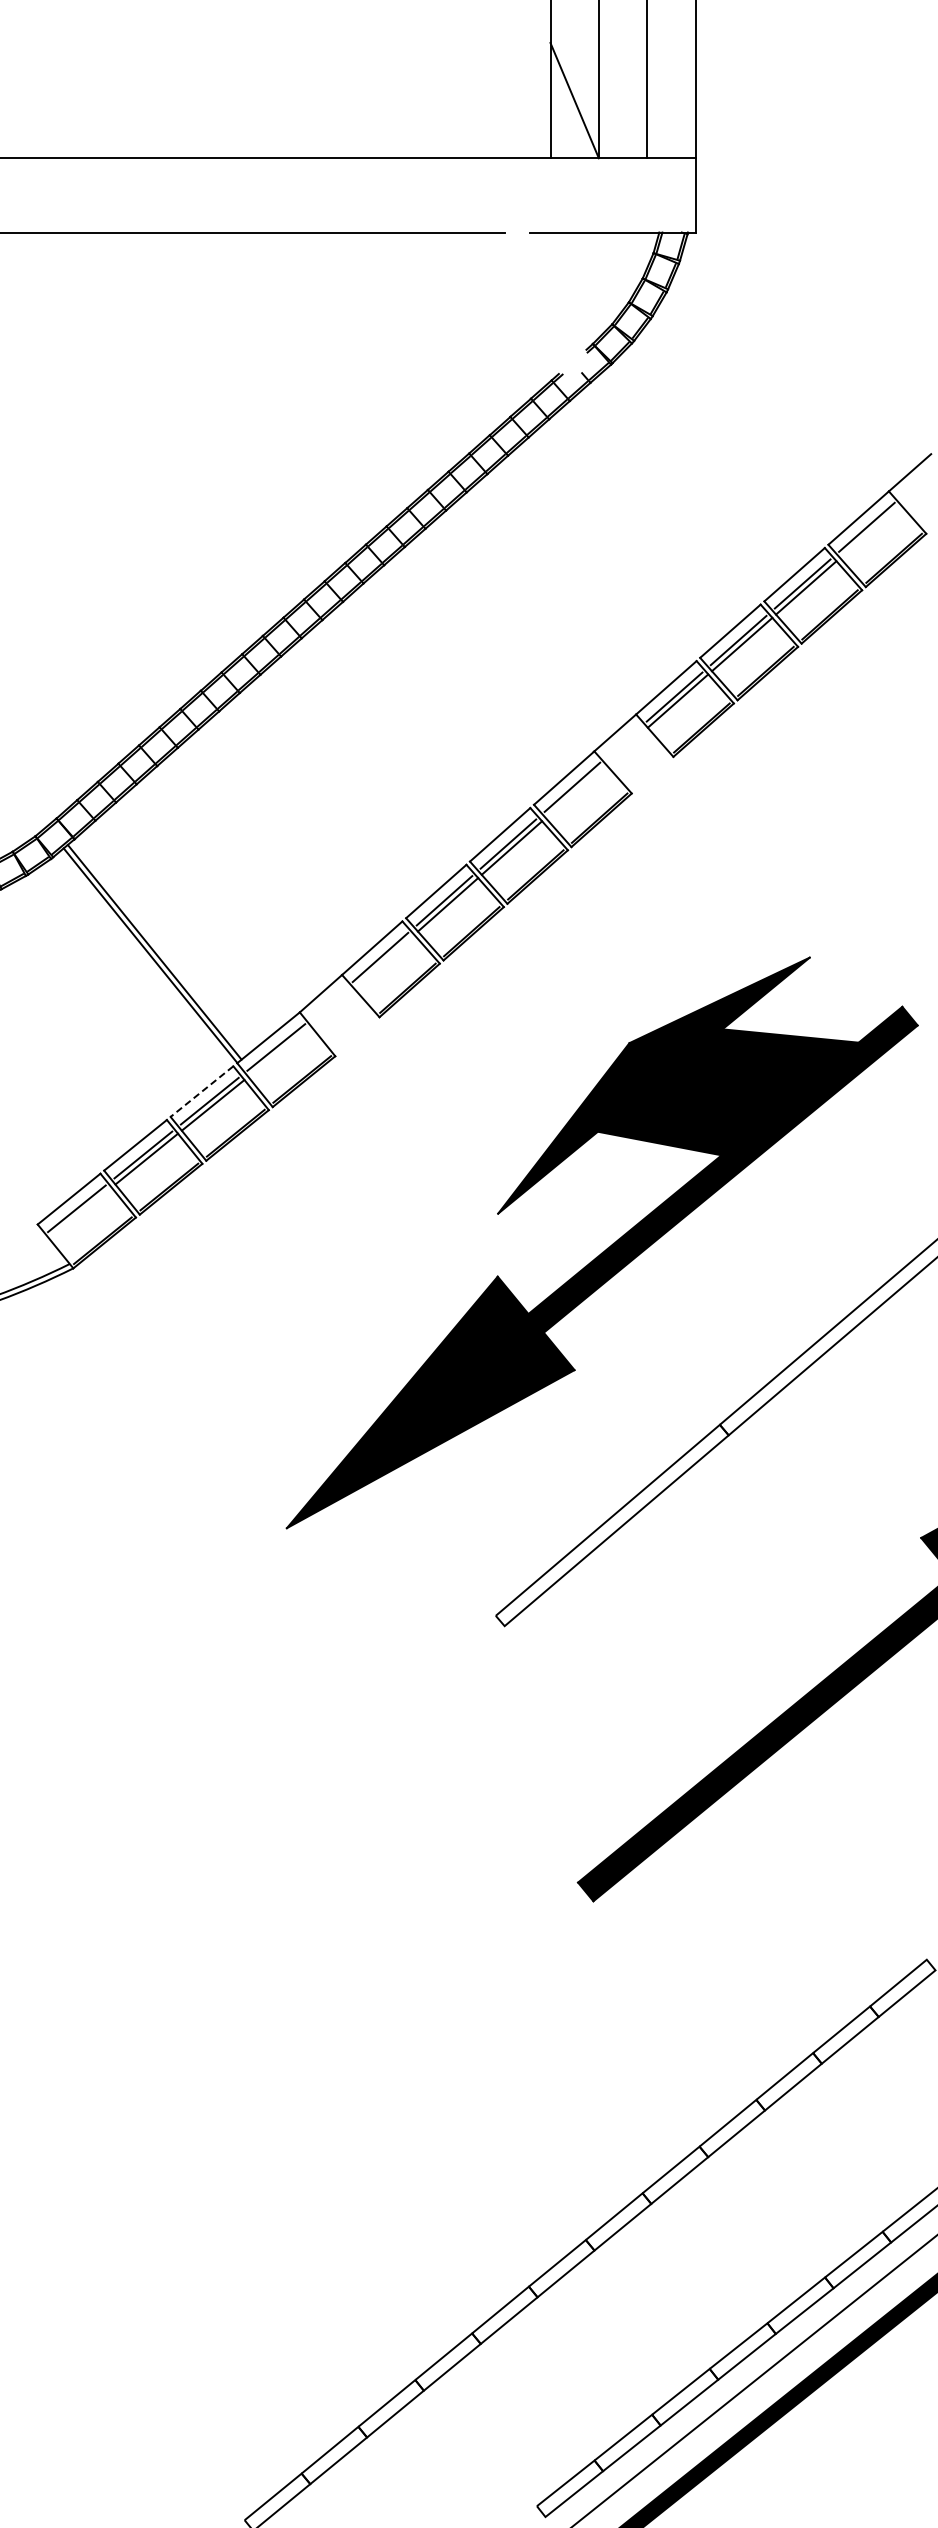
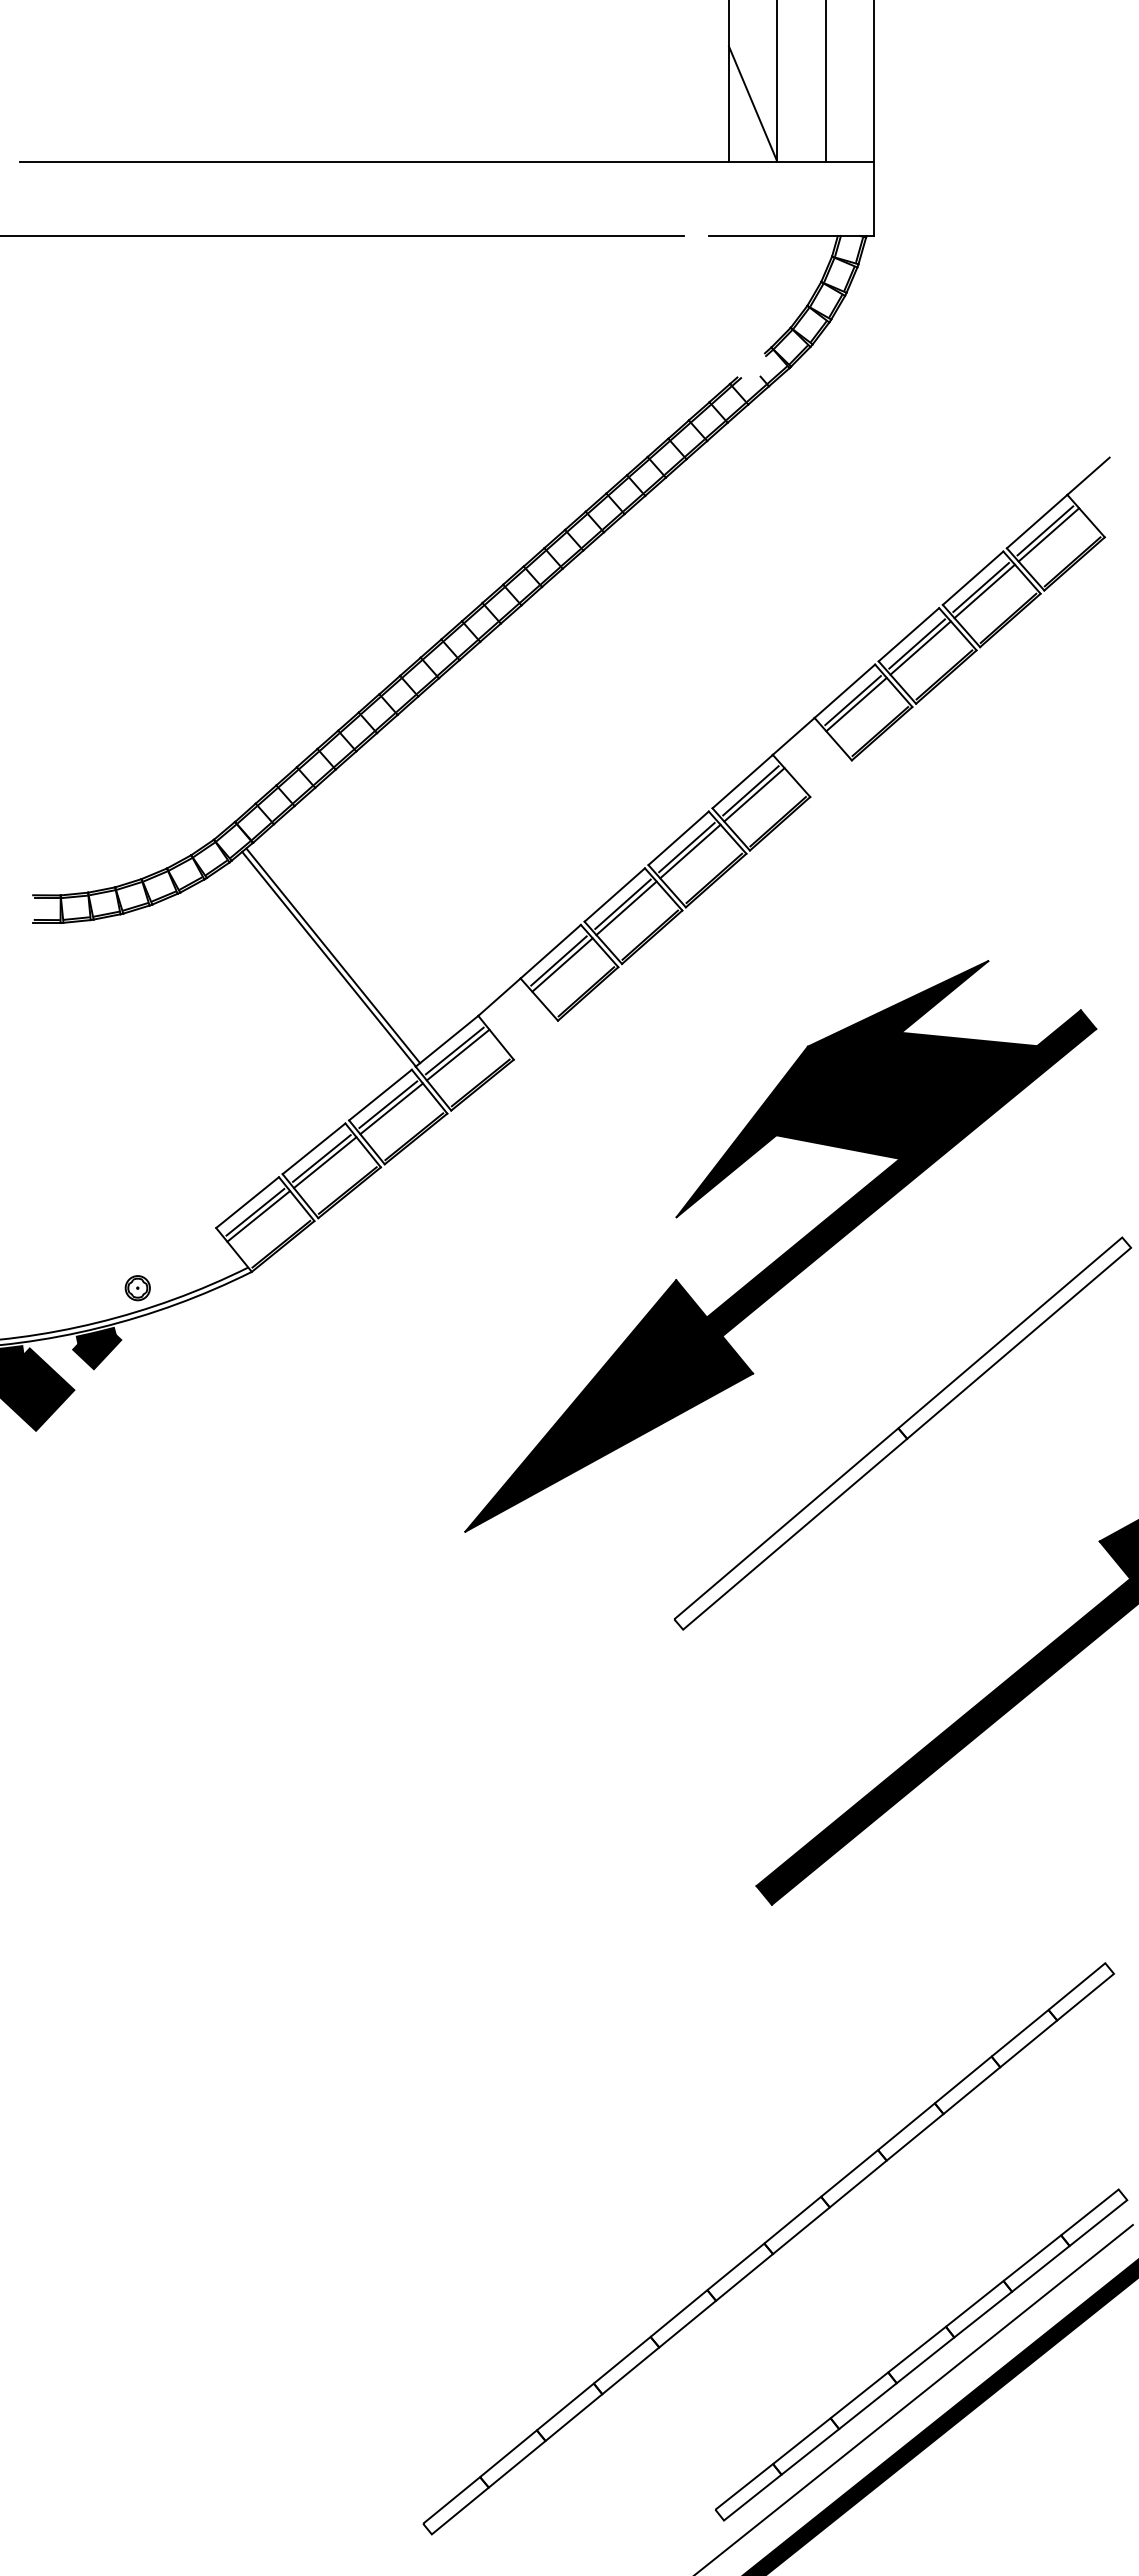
line: (870, 530) -> (1048, 534), added
line: (576, 790) -> (754, 794), added
line: (384, 960) -> (562, 964), added
line: (279, 1050) -> (457, 1054), added
line: (202, 1091) -> (380, 1095), dashed -> solid
line: (80, 1212) -> (258, 1216), added

